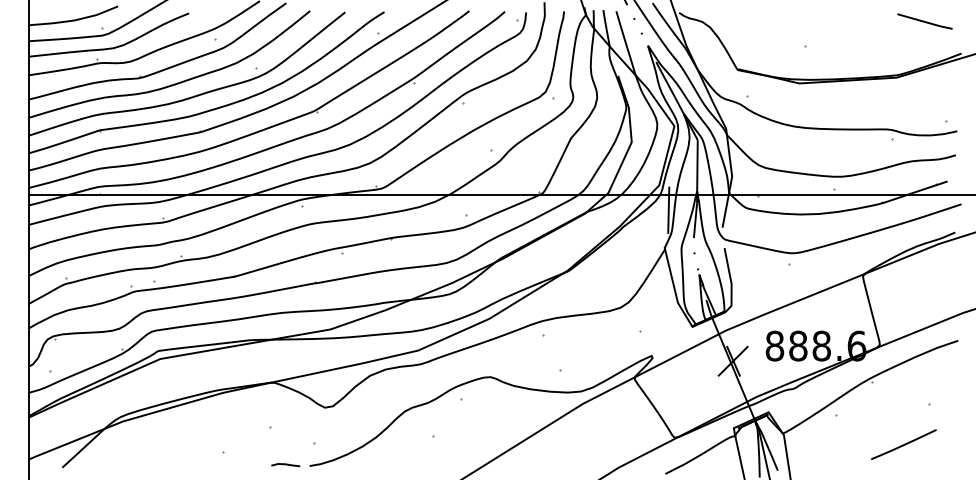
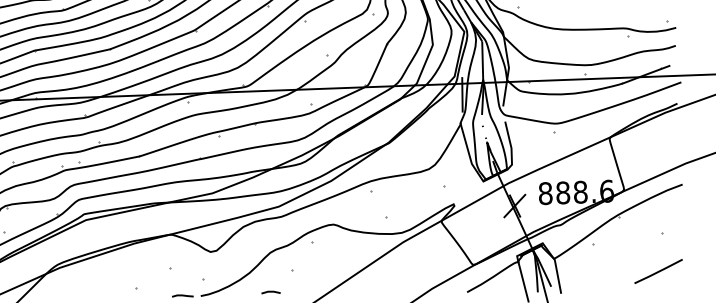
line: (903, 444) -> (658, 271), moved
line: (403, 464) -> (270, 292), added

